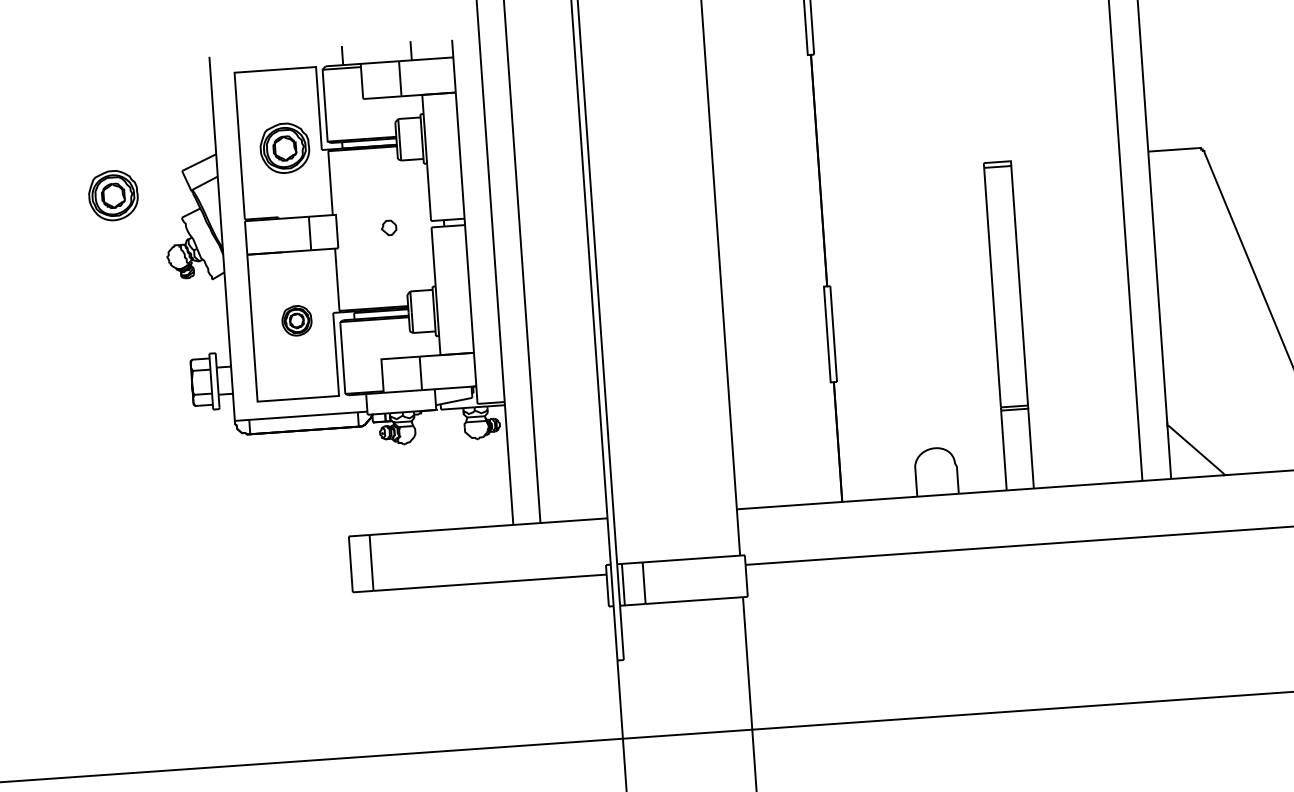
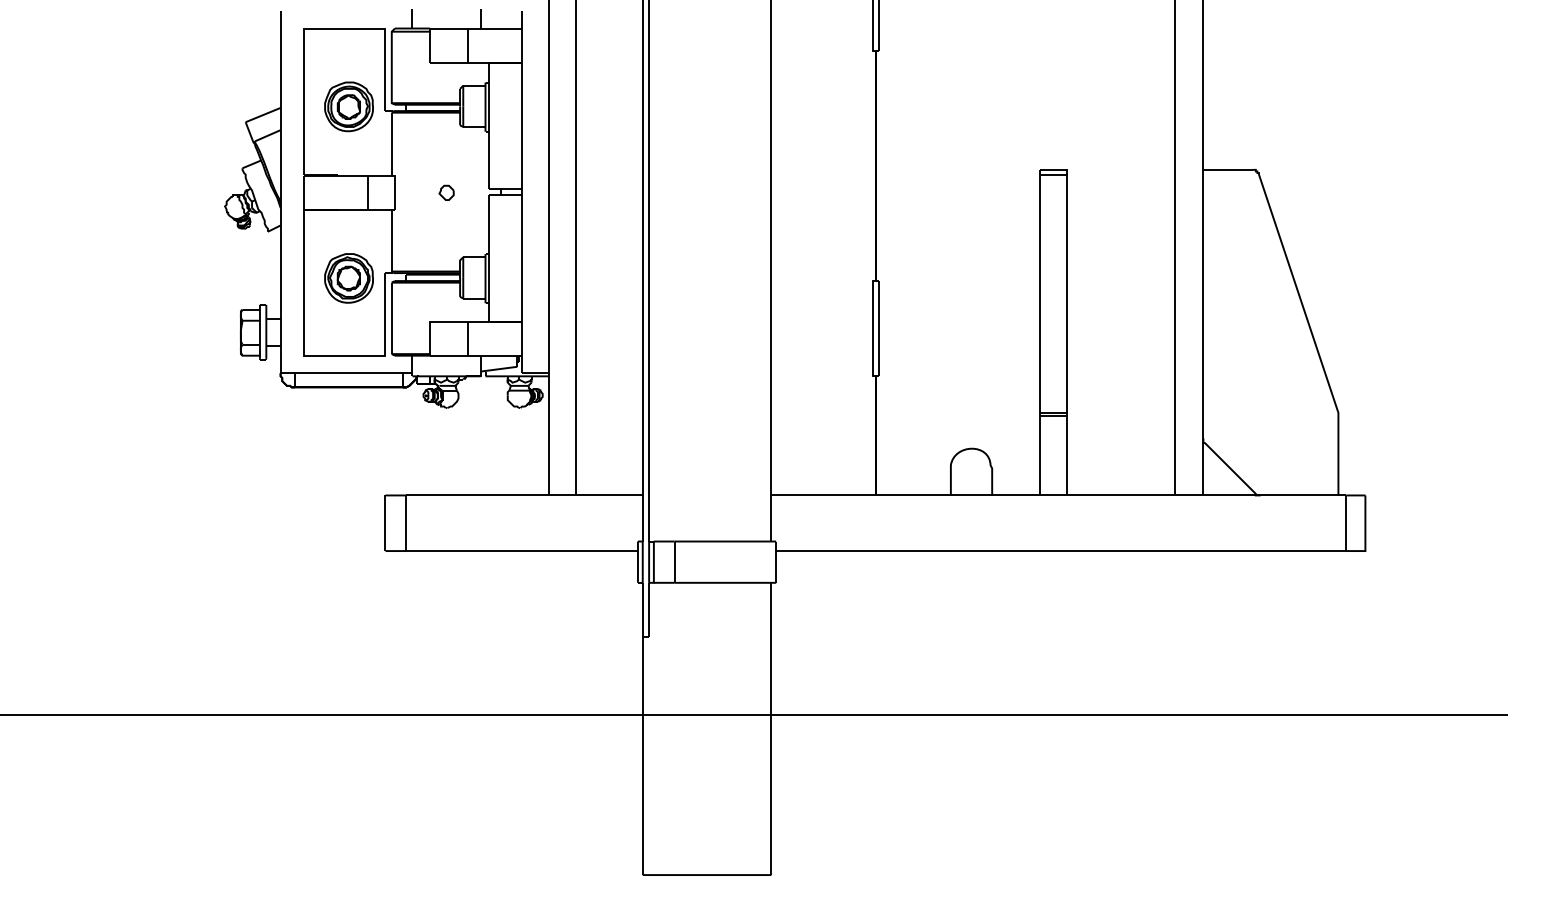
part: (112, 195) -> (175, 141), removed
part: (296, 320) -> (348, 278), size x1.67

